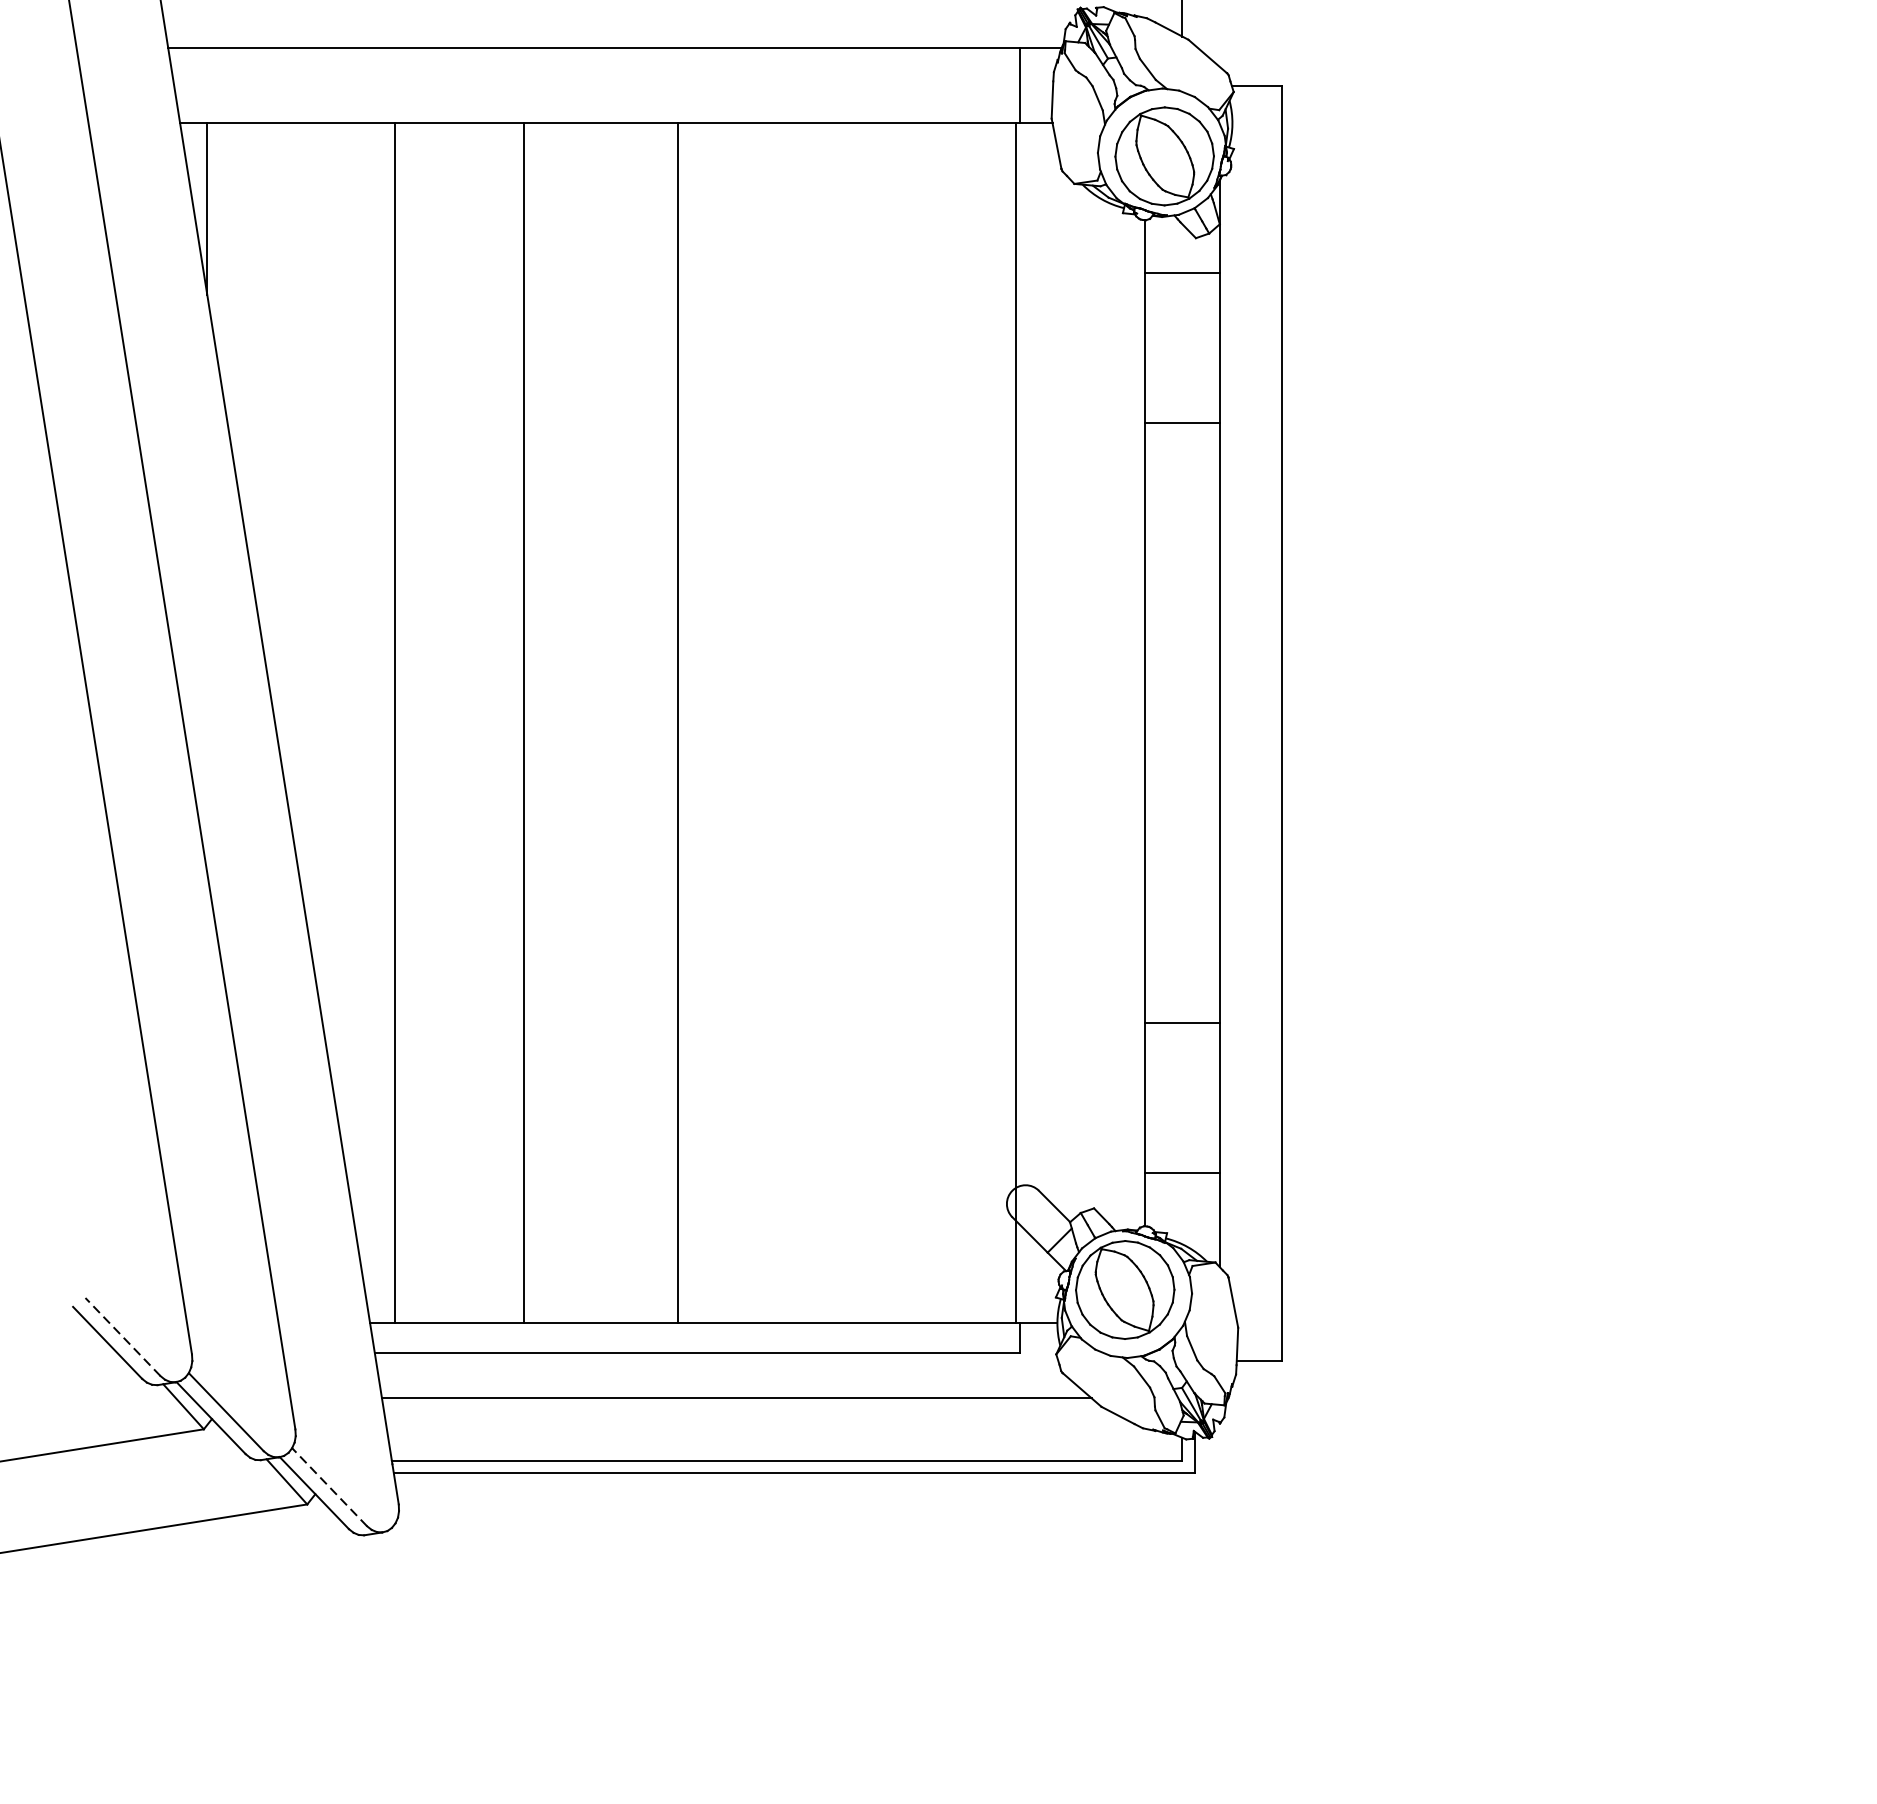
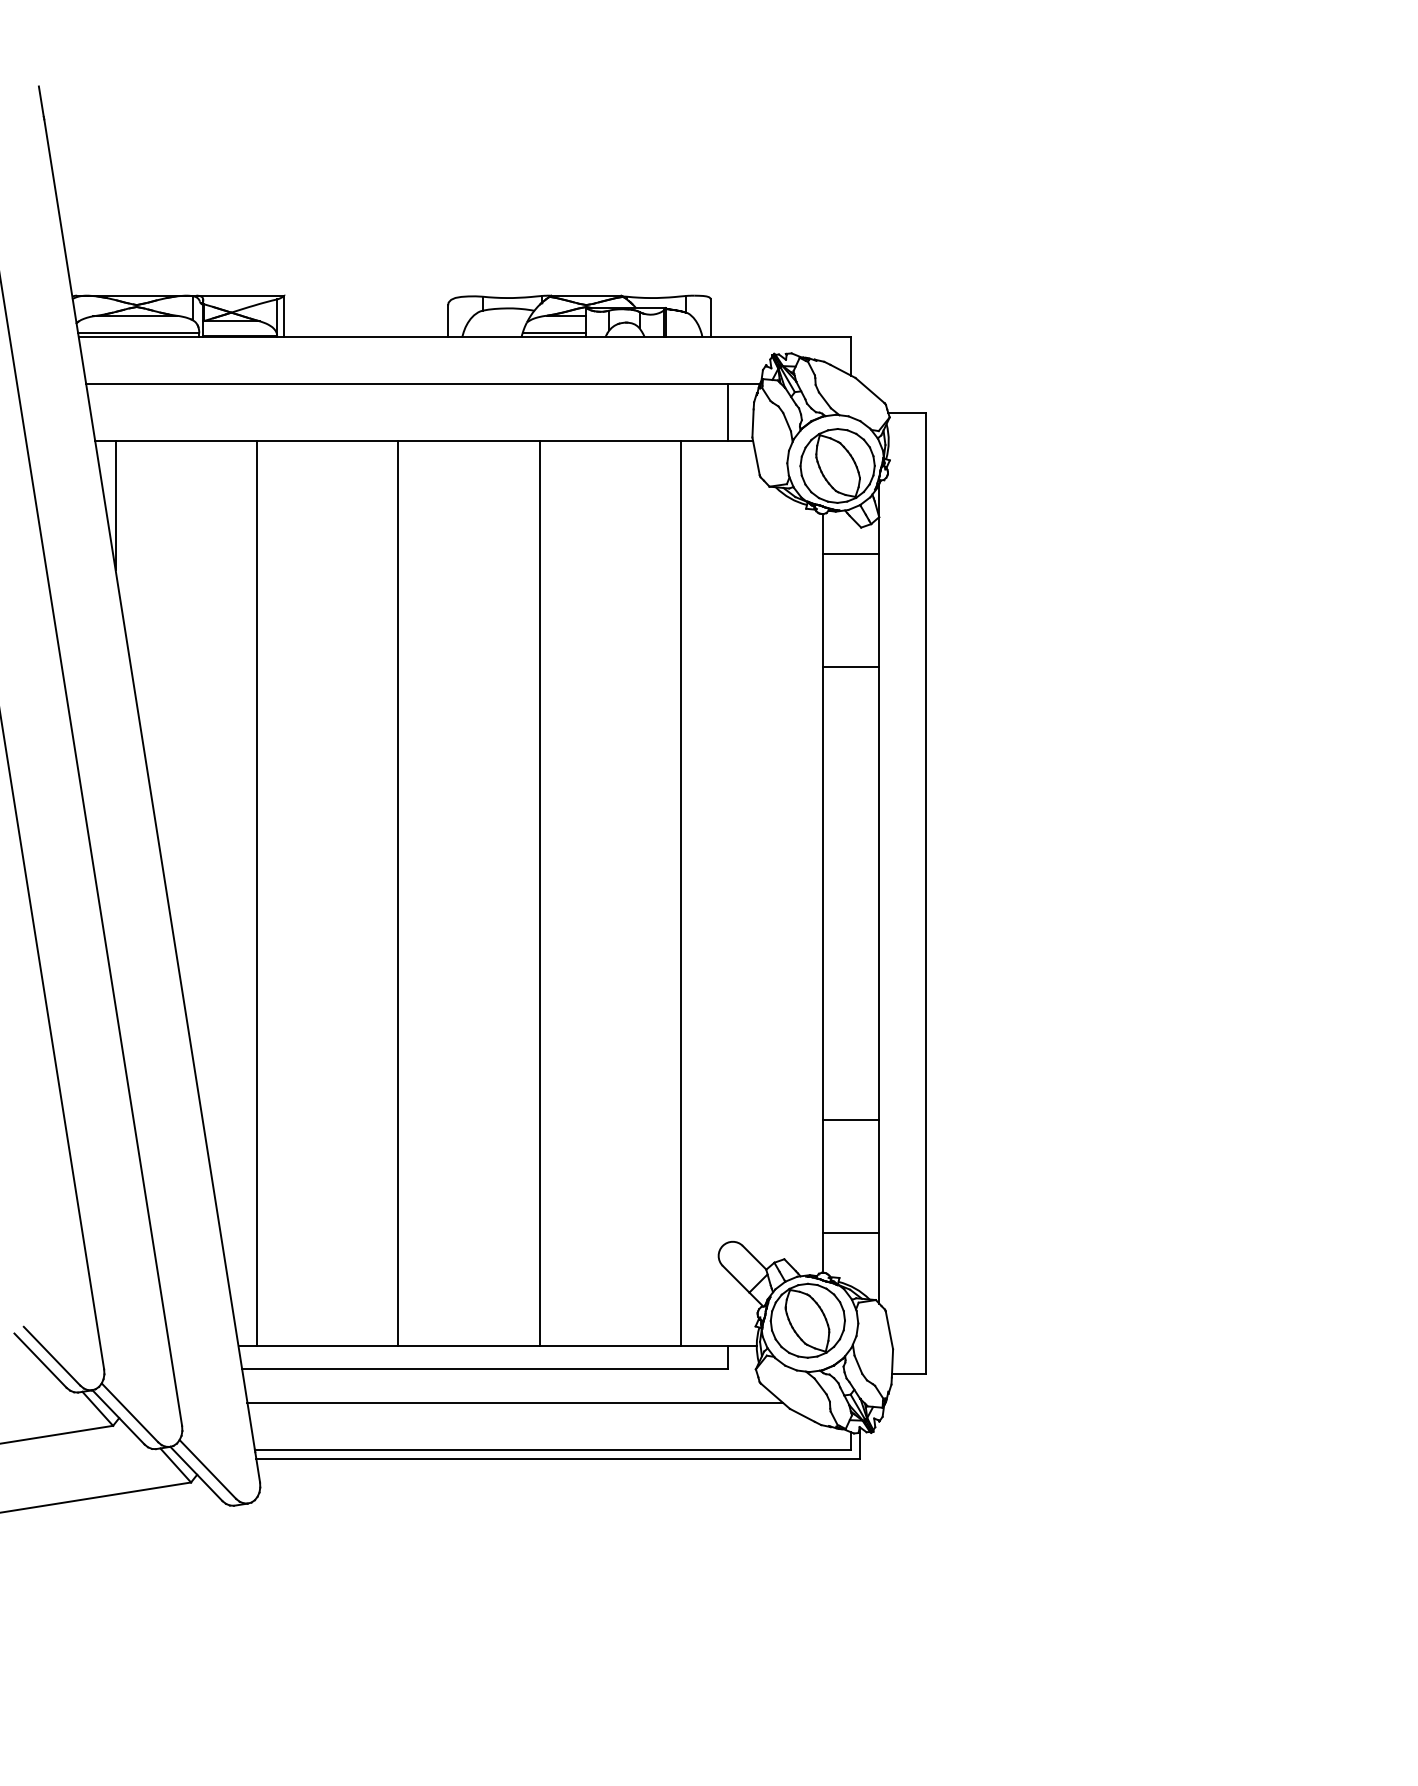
line: (523, 722) -> (398, 892), moved
line: (677, 722) -> (539, 892), moved
line: (1015, 722) -> (681, 892), moved
line: (123, 1337) -> (52, 1356), dashed -> solid
line: (329, 1487) -> (207, 1469), dashed -> solid

